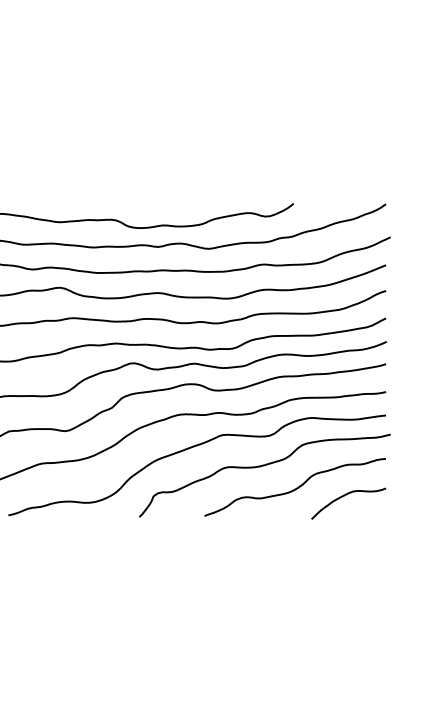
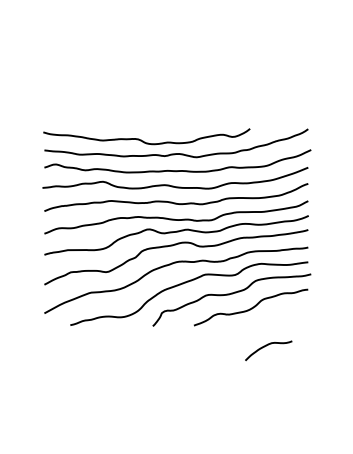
curve: (345, 496) -> (266, 346), moved

